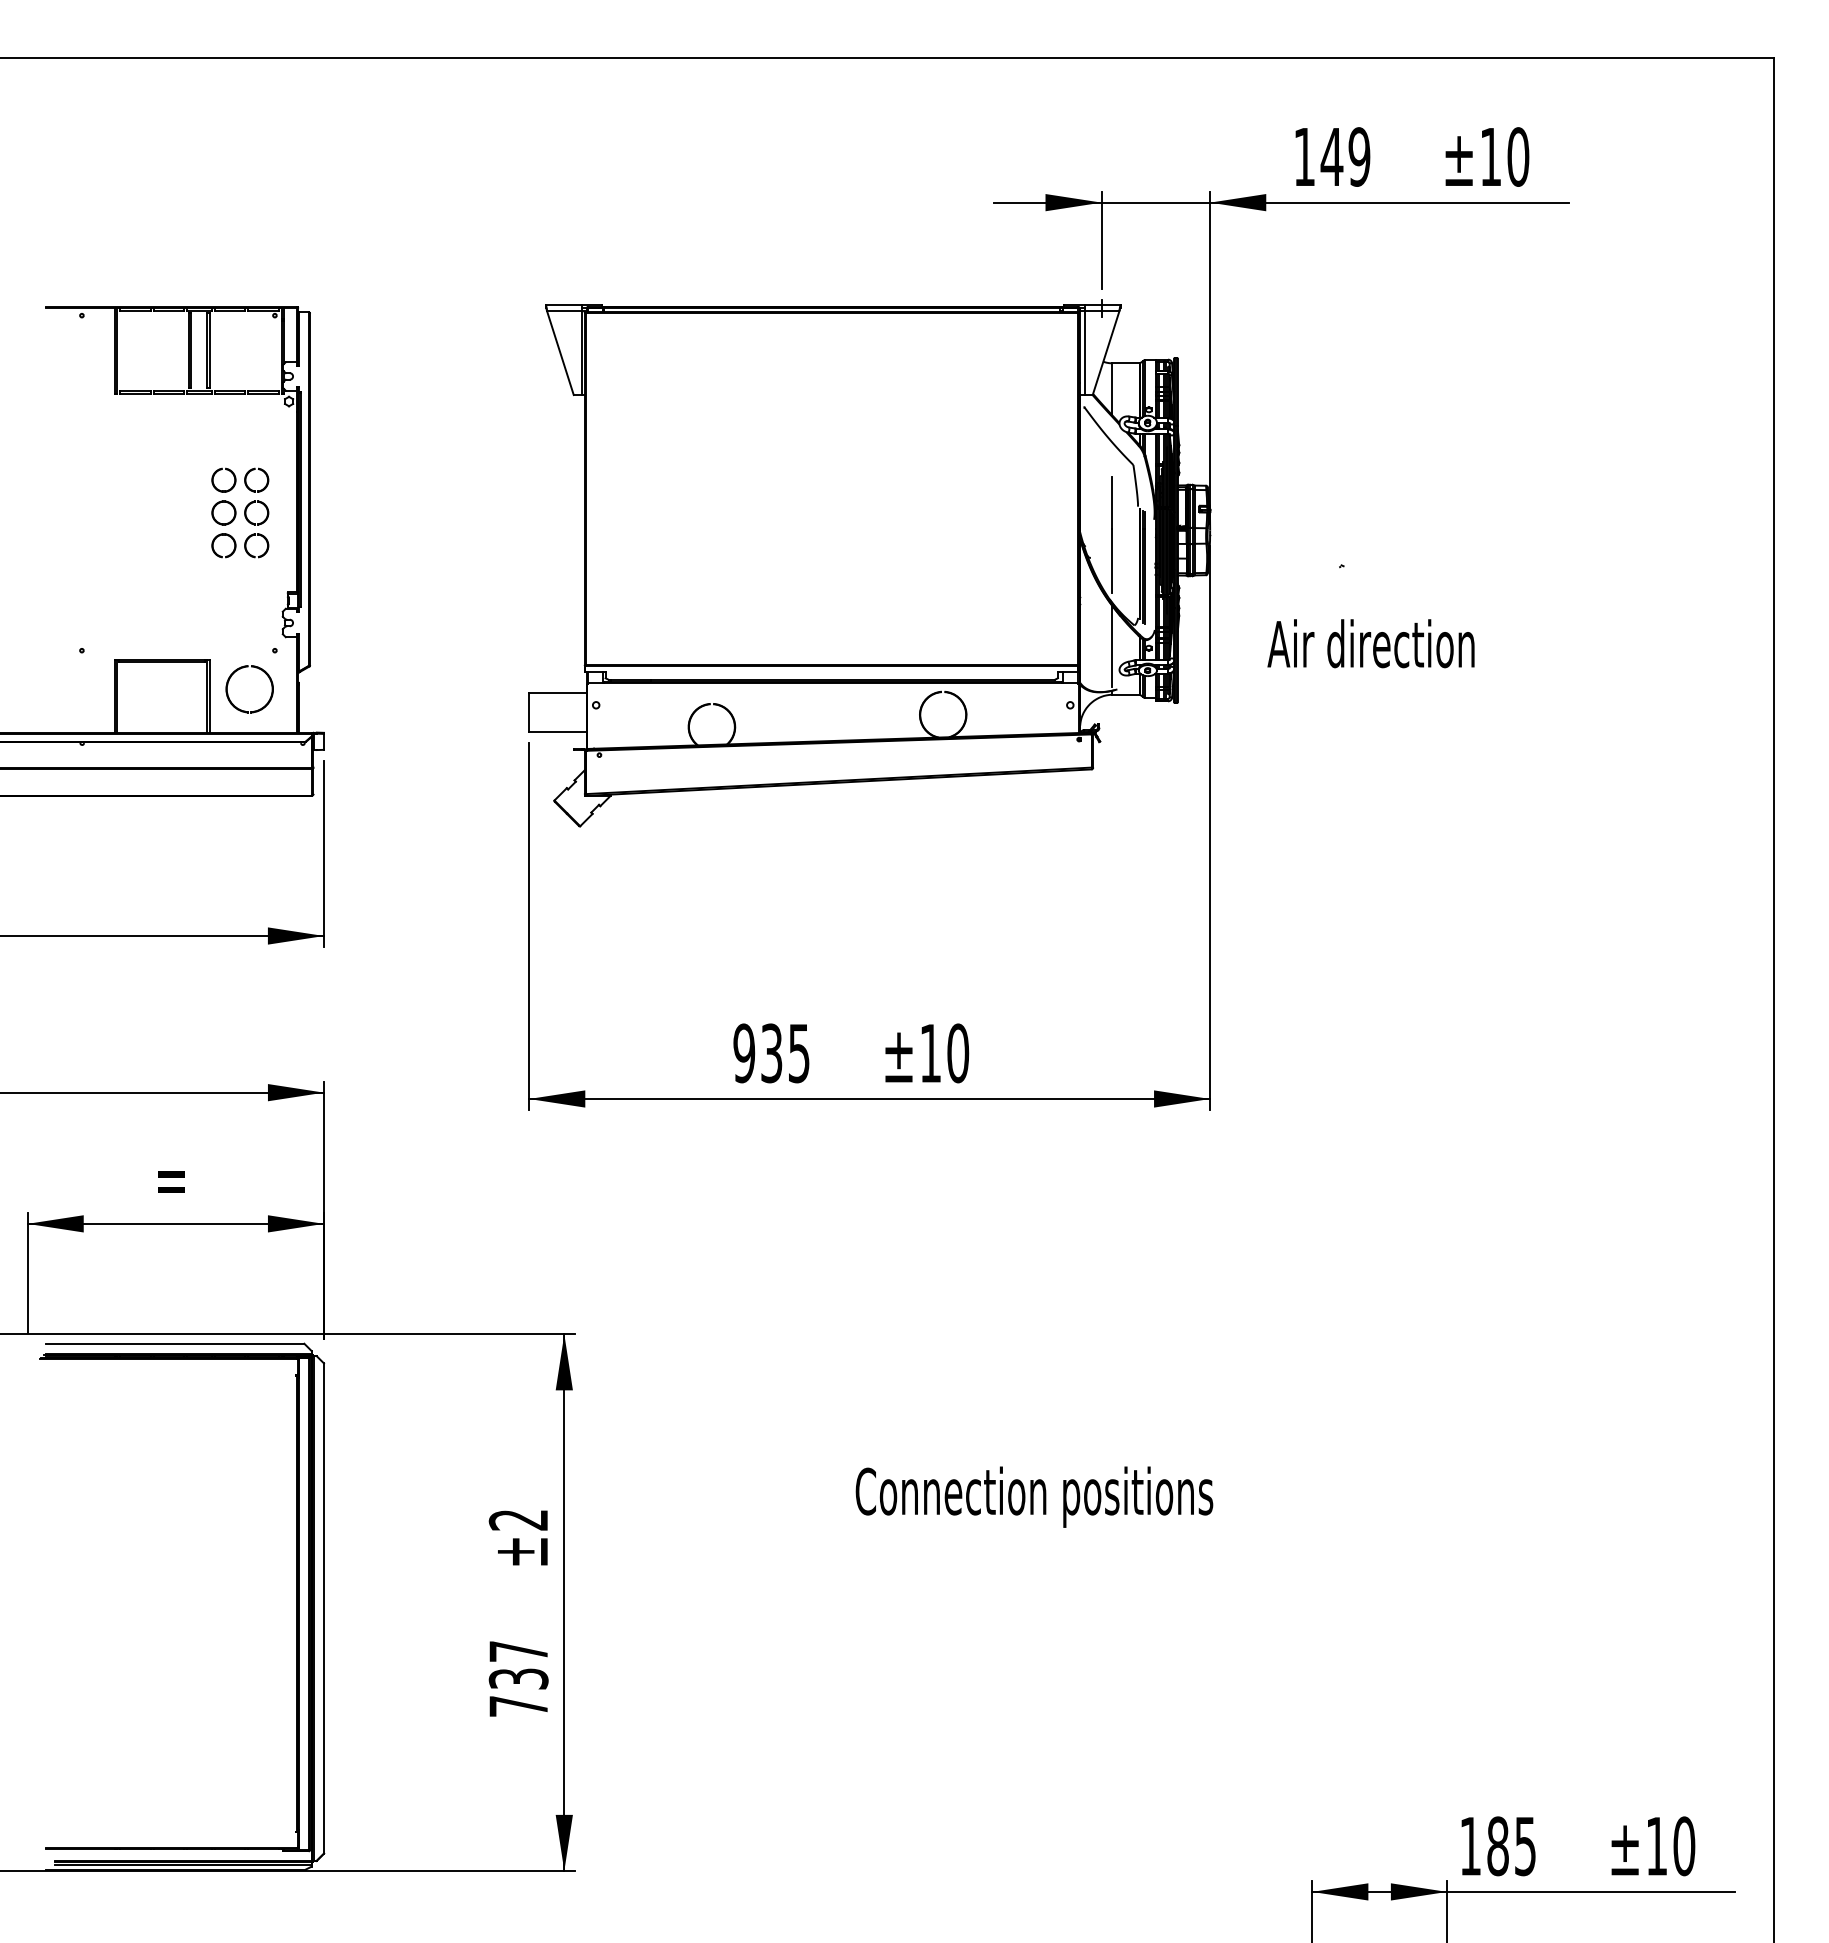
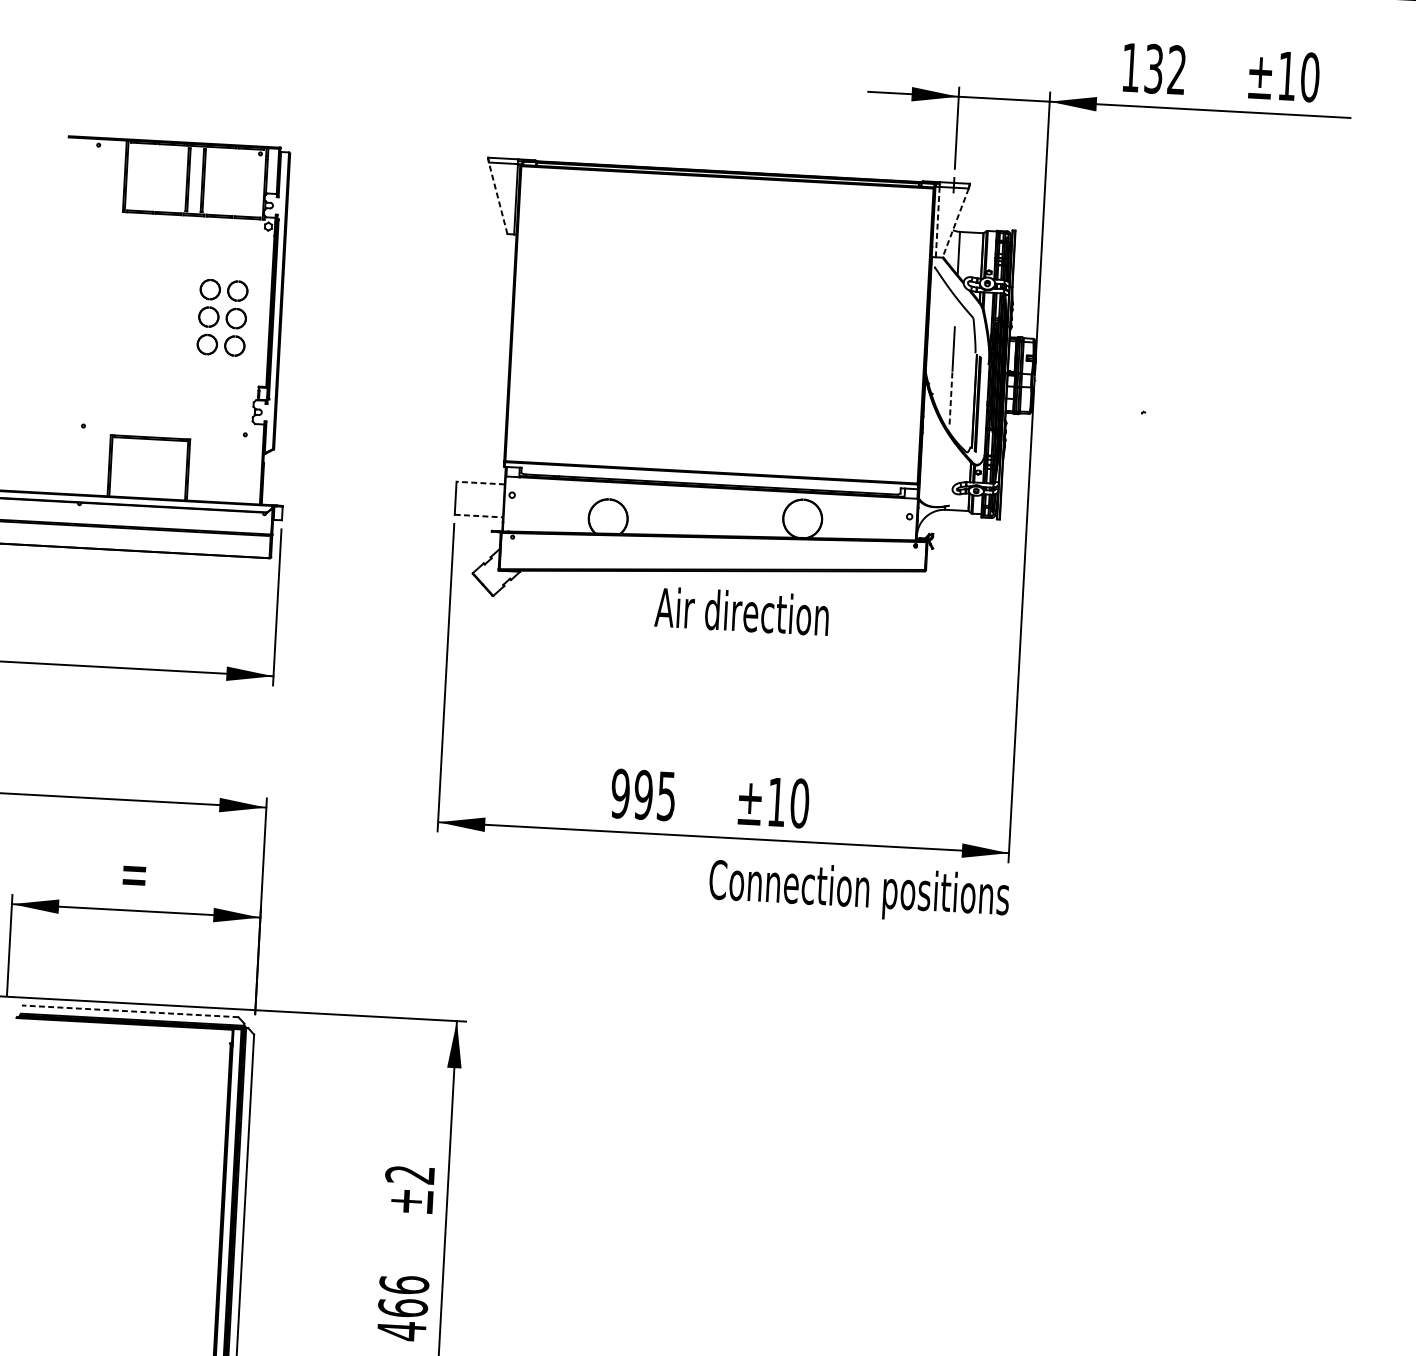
text: (1345, 156) -> (1165, 69), 149 -> 132
line: (560, 352) -> (498, 197), solid -> dashed
line: (1084, 353) -> (937, 222), solid -> dashed
line: (1105, 353) -> (955, 223), solid -> dashed
line: (1111, 560) -> (950, 397), solid -> dashed
text: (1370, 643) -> (741, 611), moved
line: (1111, 646) -> (946, 469), removed
line: (557, 692) -> (480, 482), solid -> dashed
part: (233, 703) -> (208, 477), removed
line: (557, 732) -> (478, 516), solid -> dashed
text: (771, 1053) -> (643, 795), 935 -> 995
line: (174, 1343) -> (129, 1011), solid -> dashed
text: (1034, 1496) -> (859, 891), moved
text: (518, 1678) -> (402, 1307), 737 -> 466

